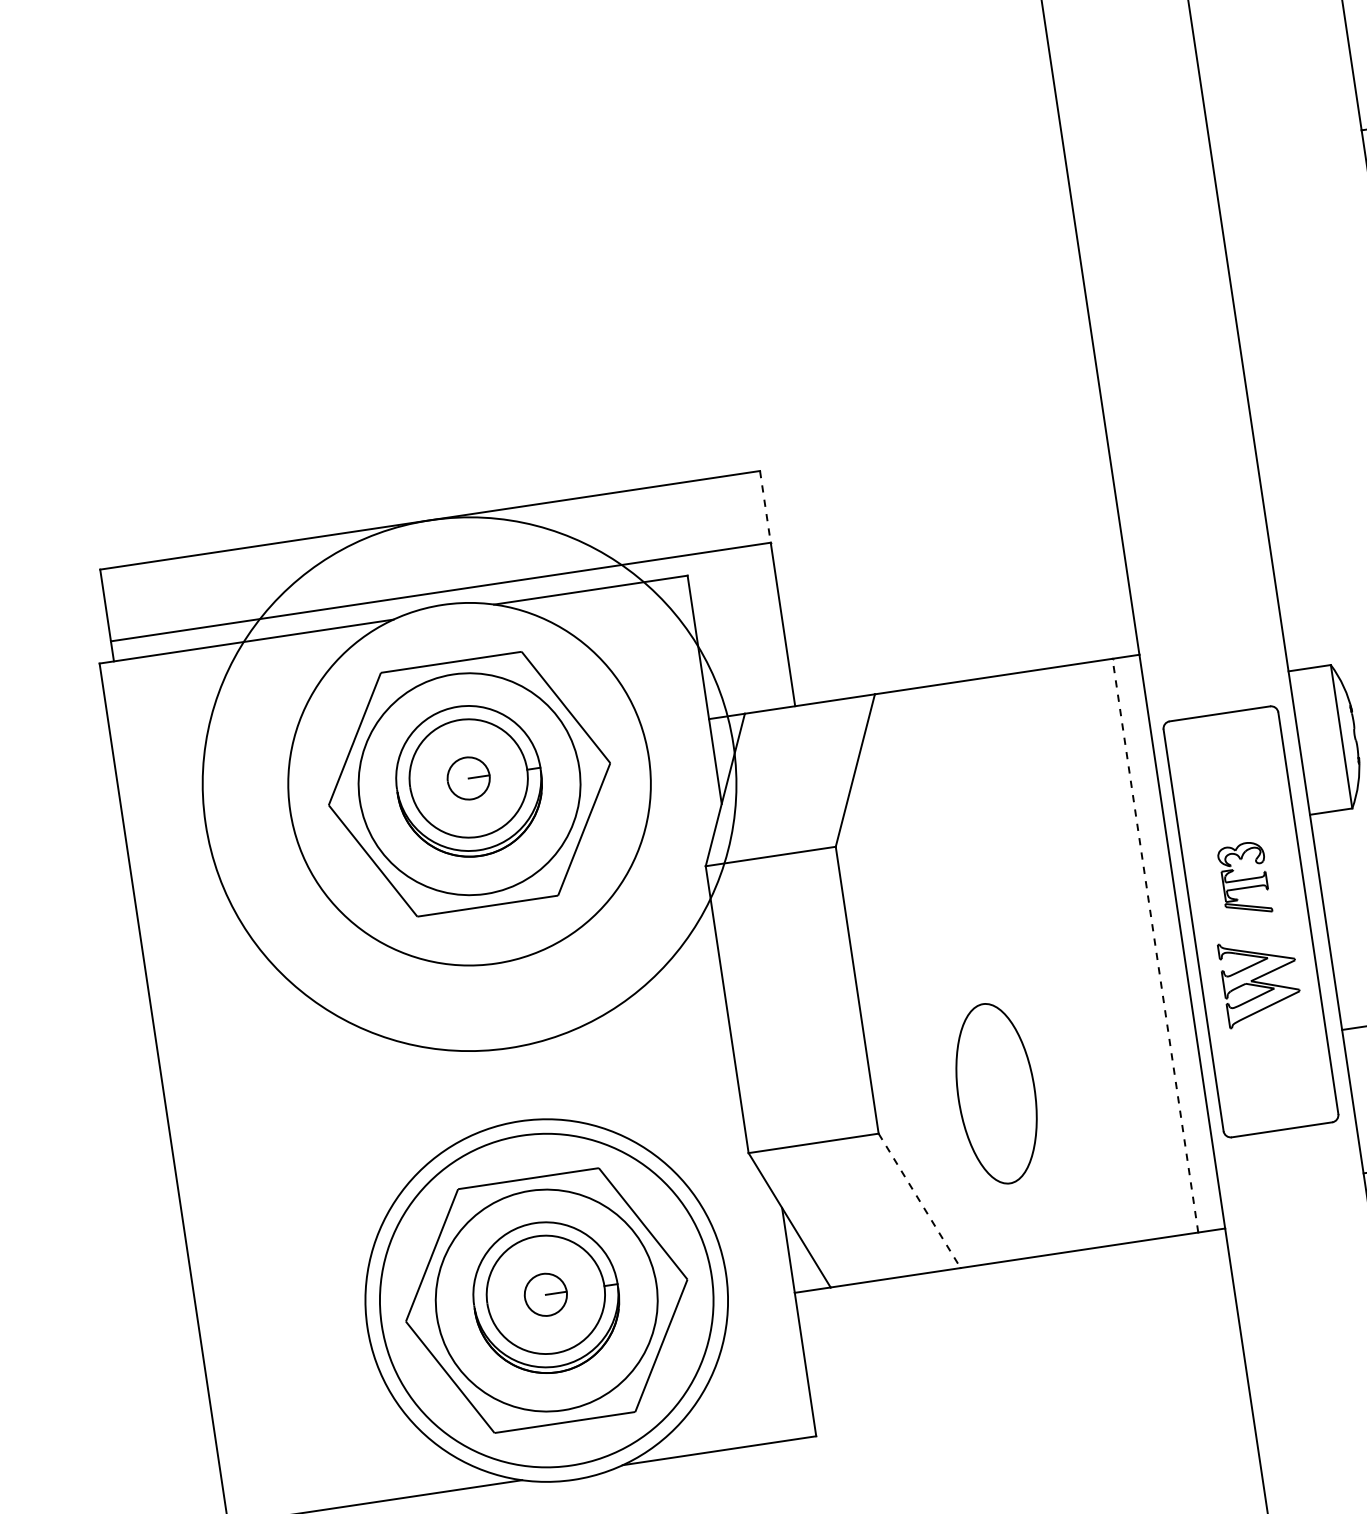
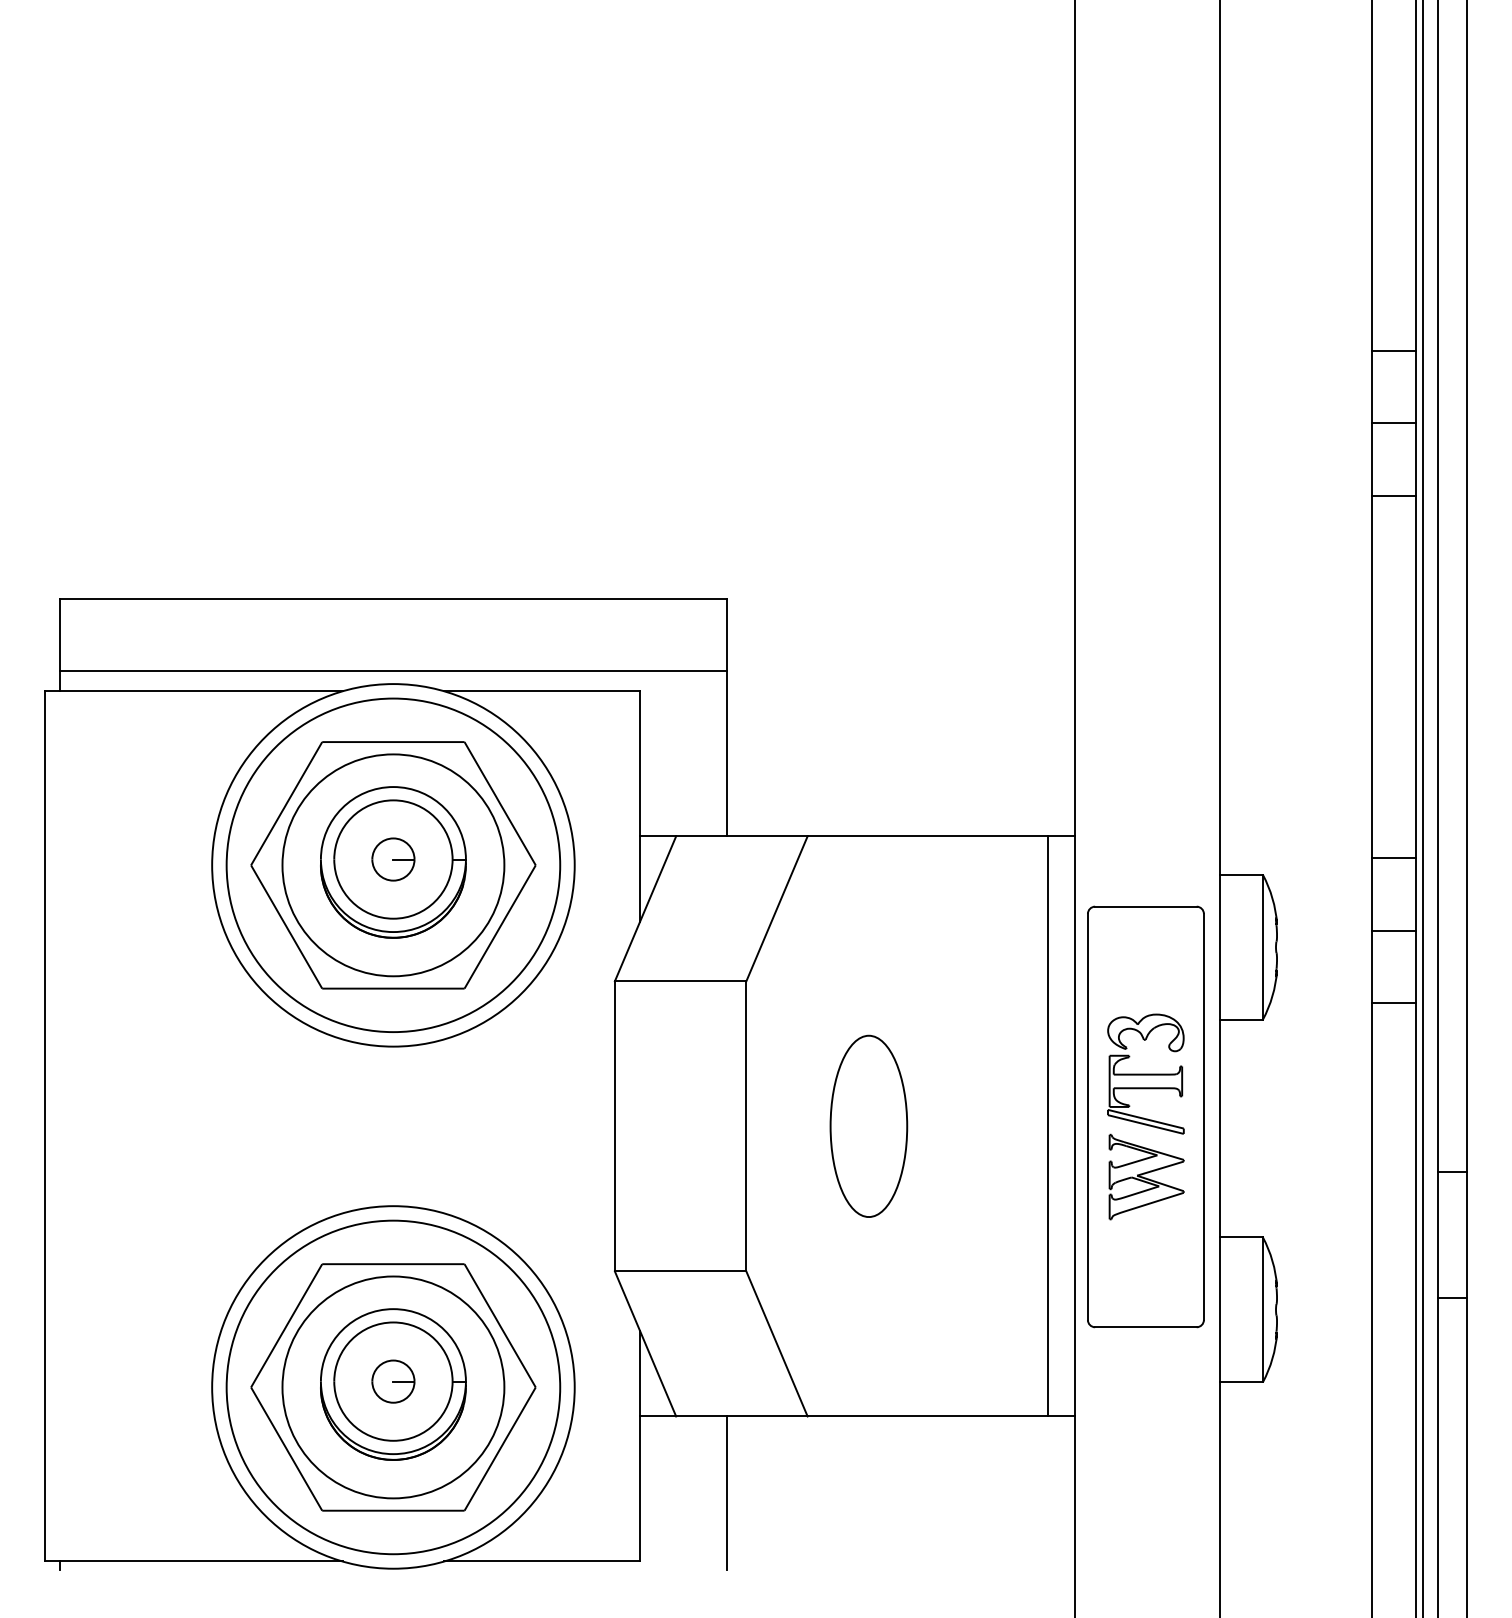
line: (766, 507) -> (727, 635), dashed -> solid
circle: (469, 784) -> (393, 865), size x0.62
part: (1244, 878) -> (1145, 1073), size x1.67
line: (1154, 944) -> (1047, 1125), dashed -> solid
part: (996, 1092) -> (868, 1125), moved
line: (920, 1200) -> (777, 1343), dashed -> solid
line: (892, 1356) -> (727, 1493), added

